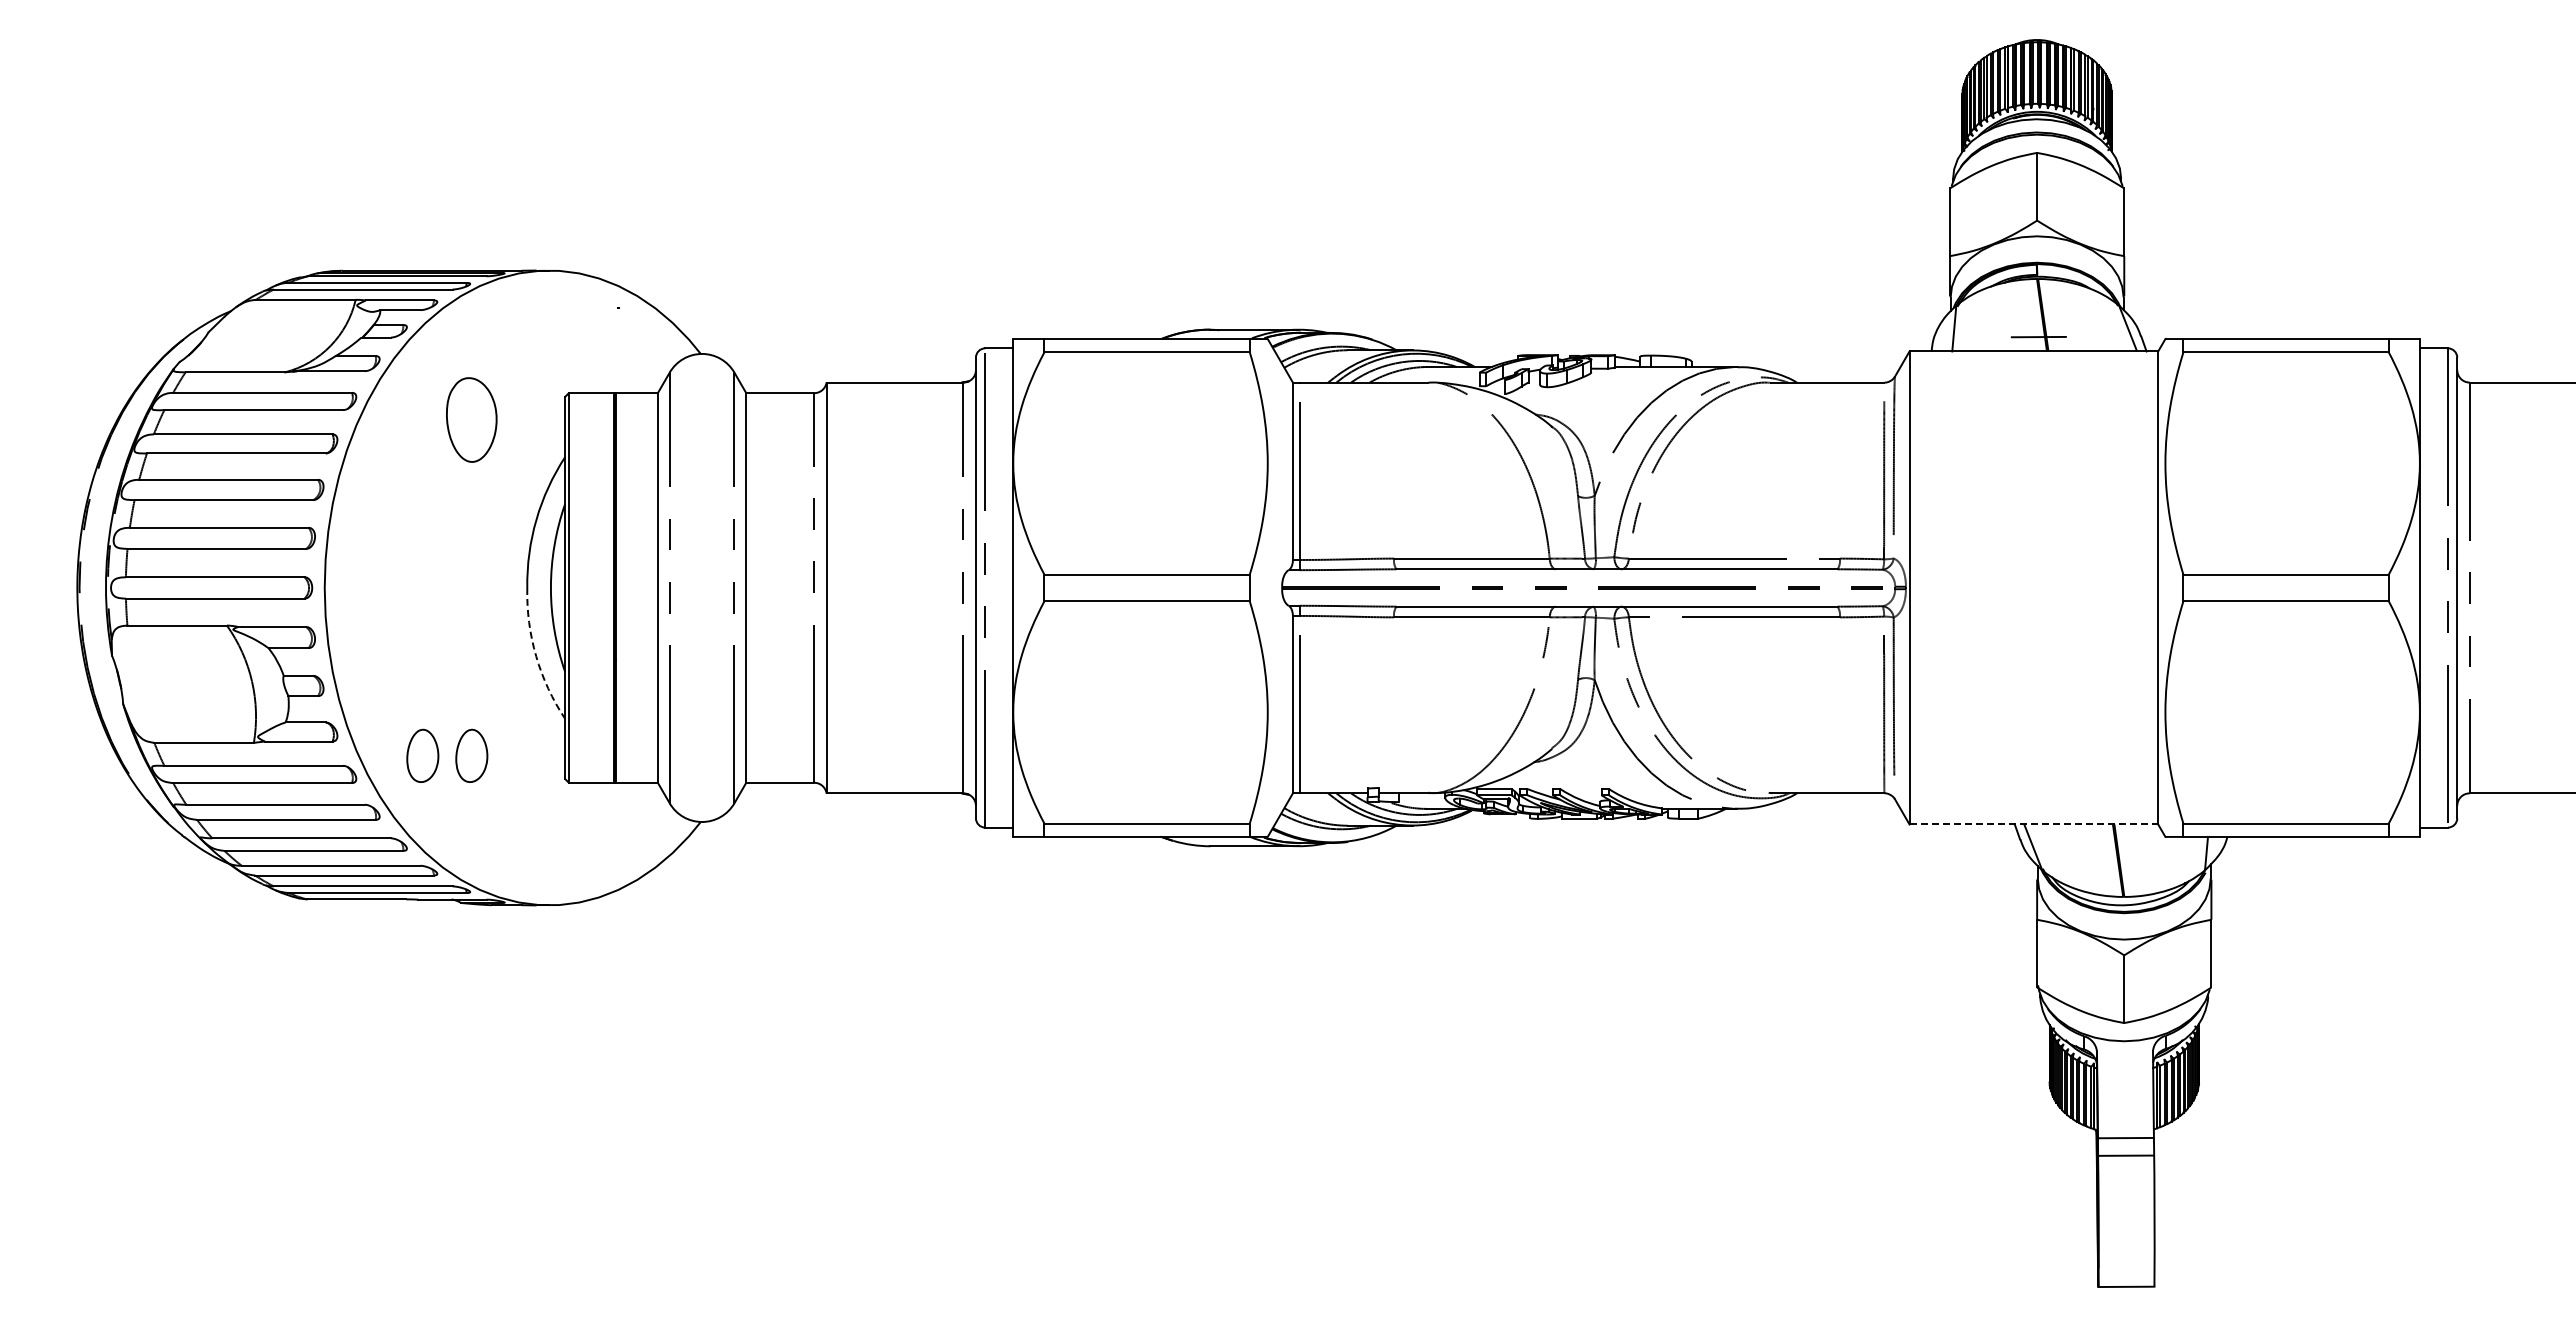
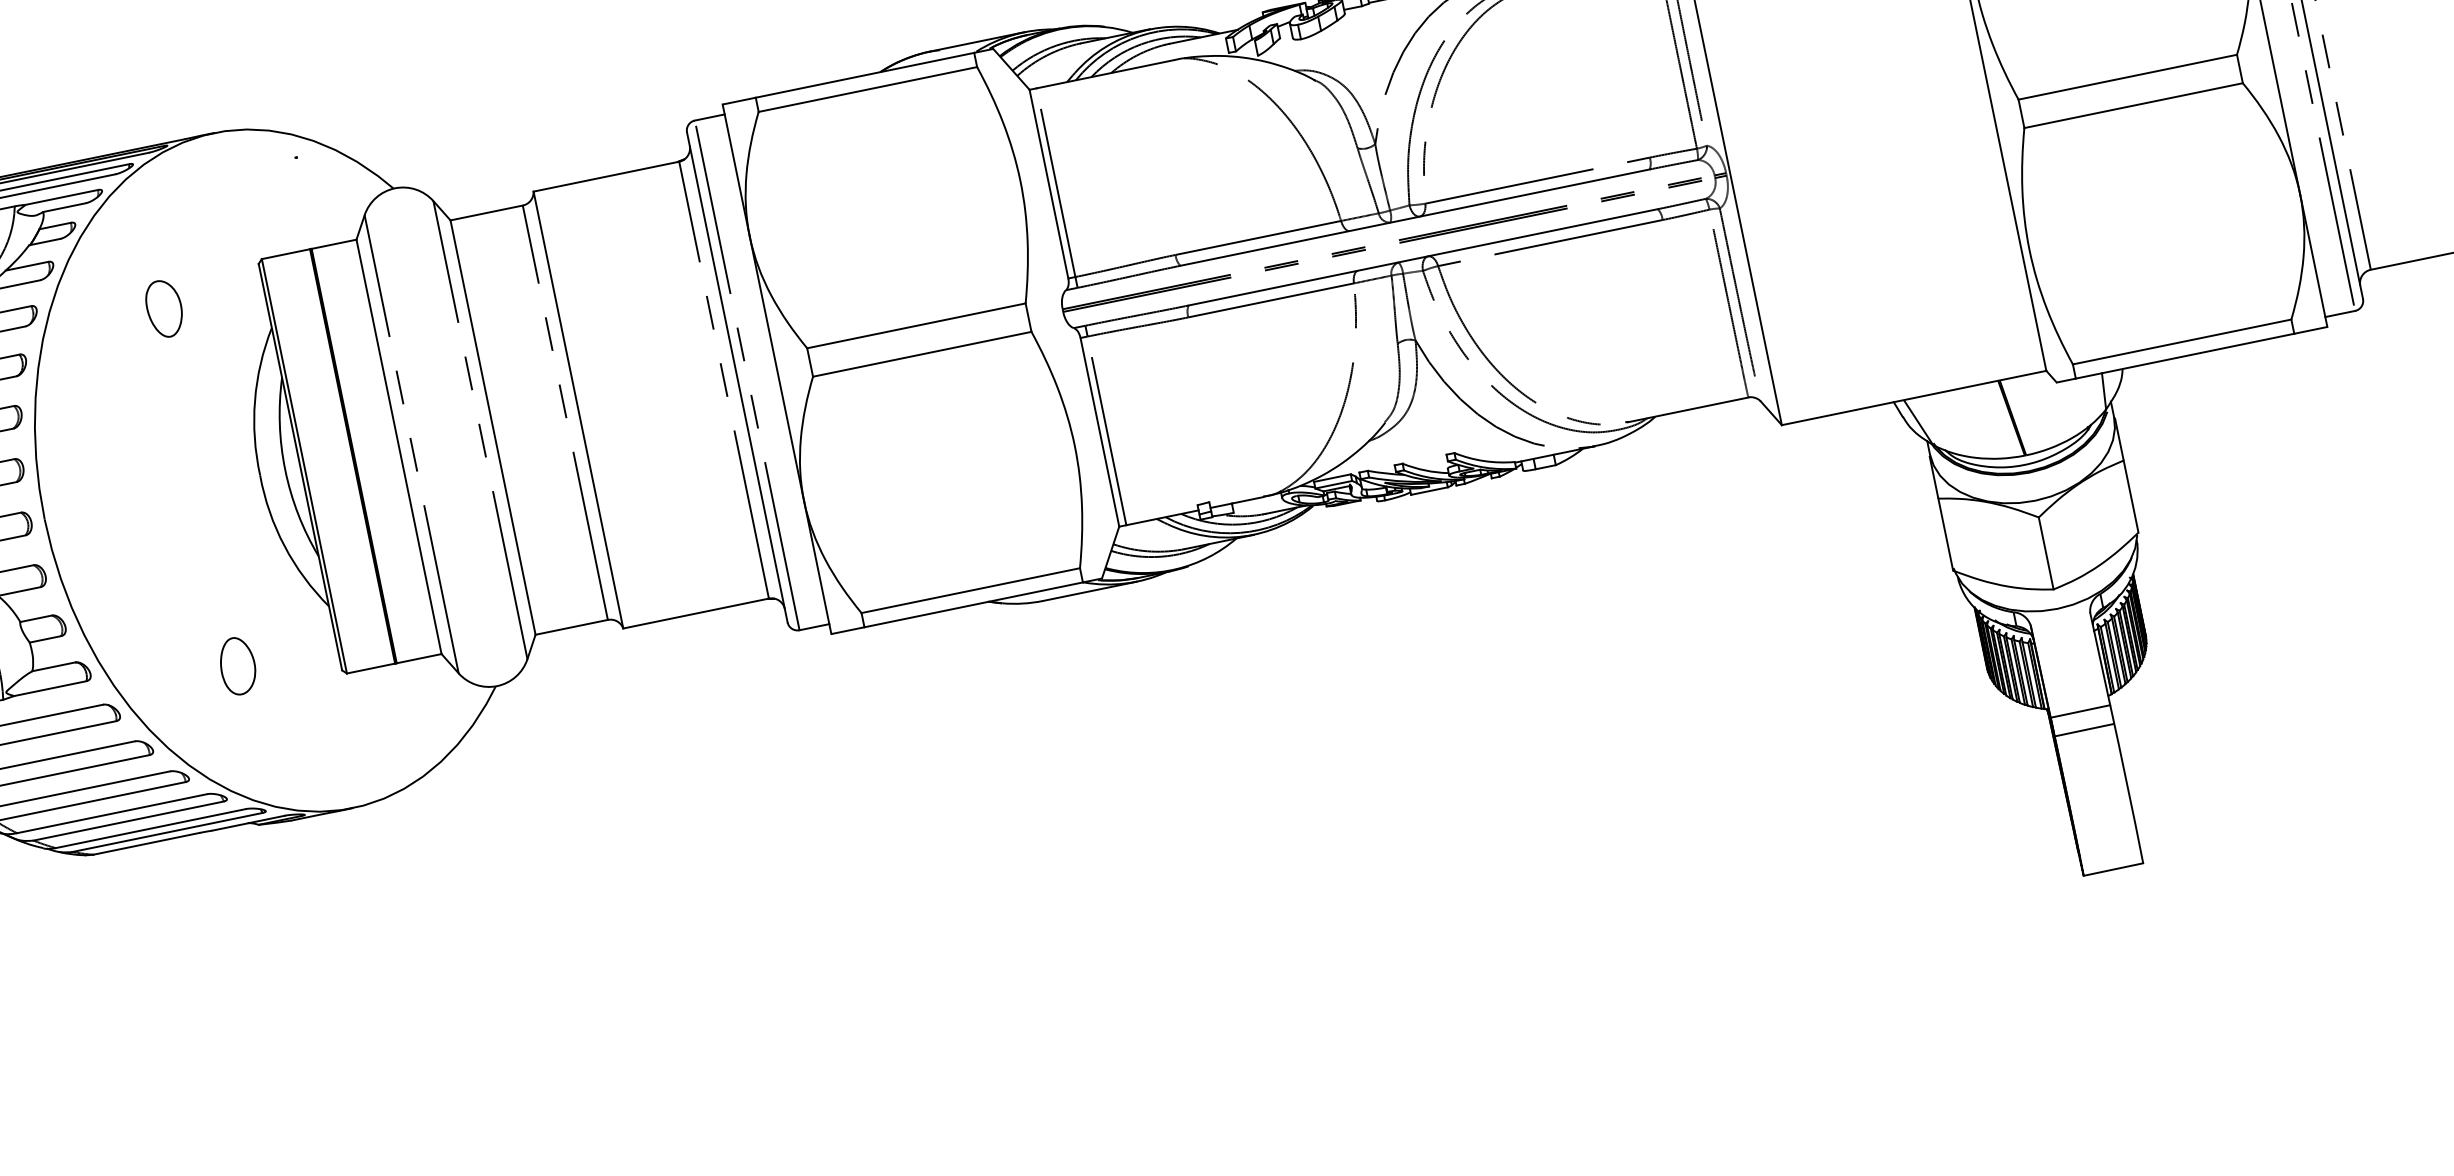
part: (471, 419) -> (164, 308), size x0.62
arc: (536, 656) -> (284, 546), dashed -> solid
part: (422, 755) -> (185, 676), removed
line: (2034, 824) -> (1914, 397), dashed -> solid

